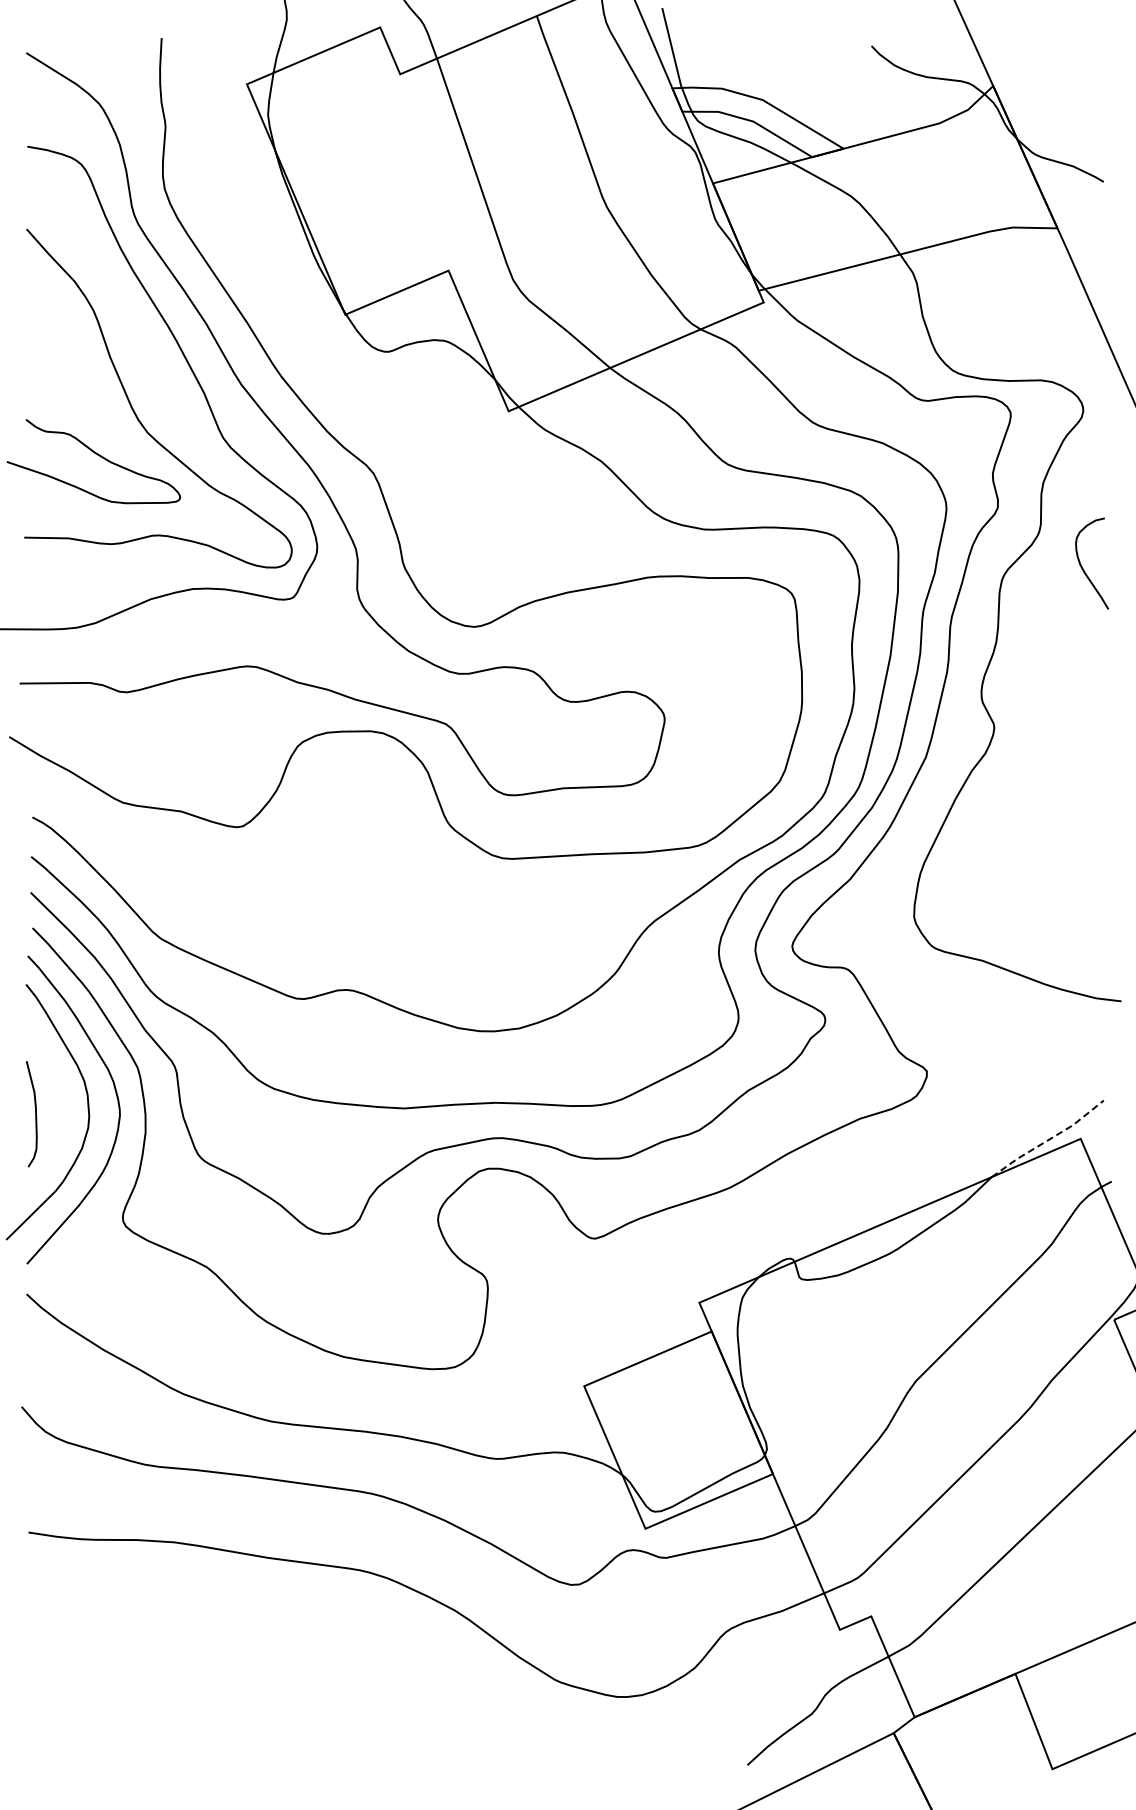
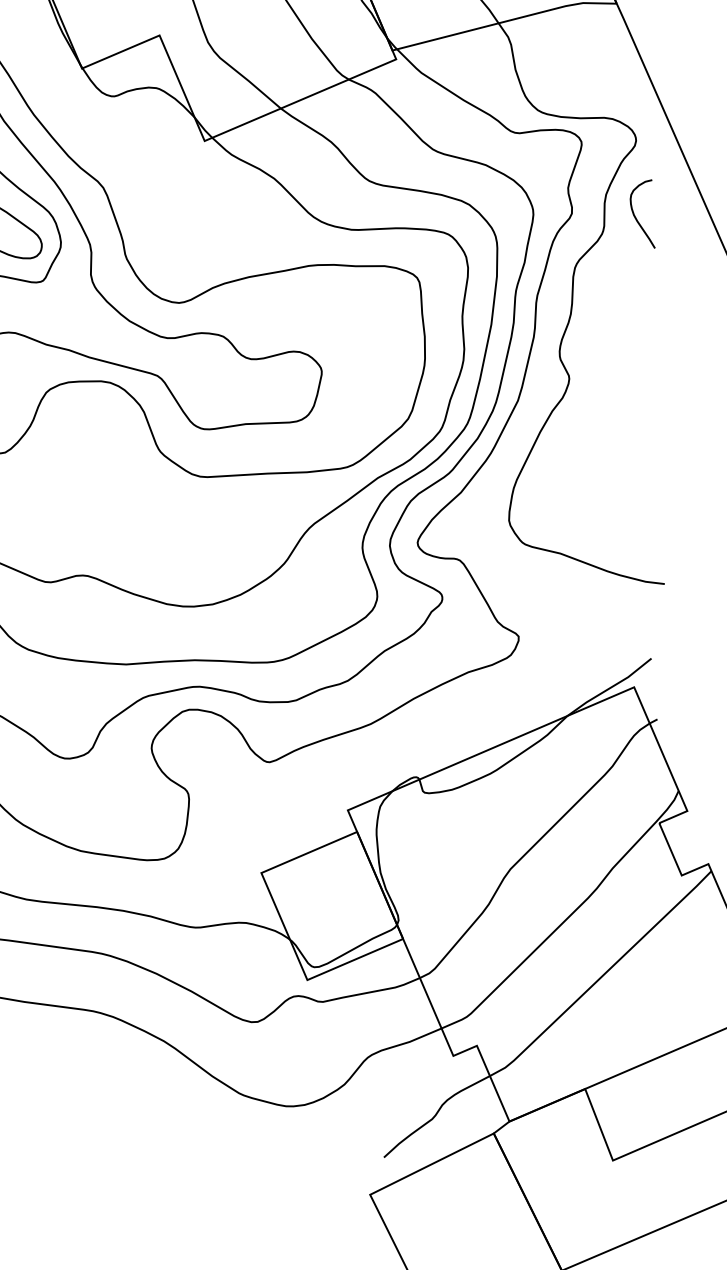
curve: (1083, 568) -> (636, 217), moved
line: (1048, 1139) -> (609, 687), dashed -> solid

